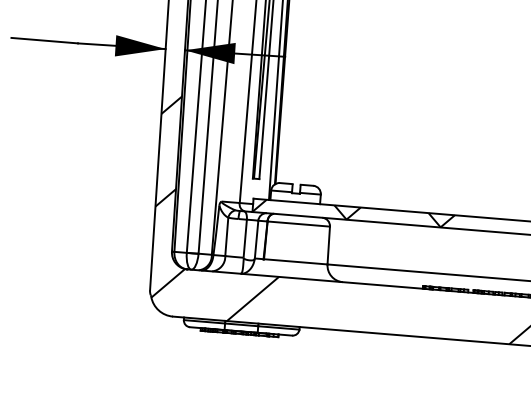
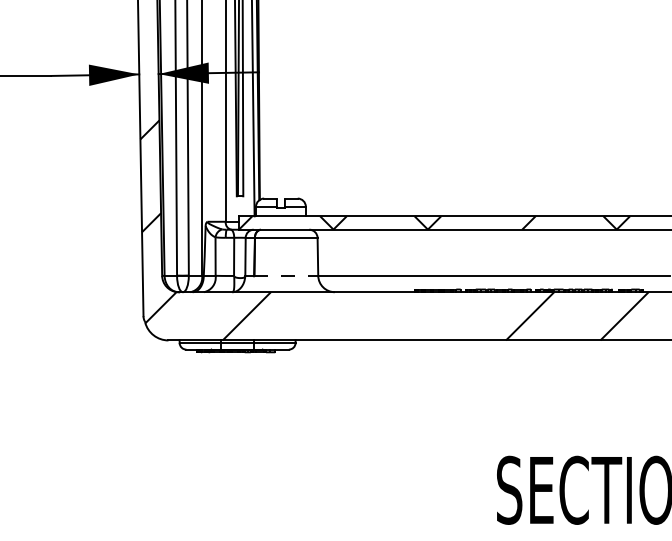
line: (295, 261) -> (286, 275), solid -> dashed

